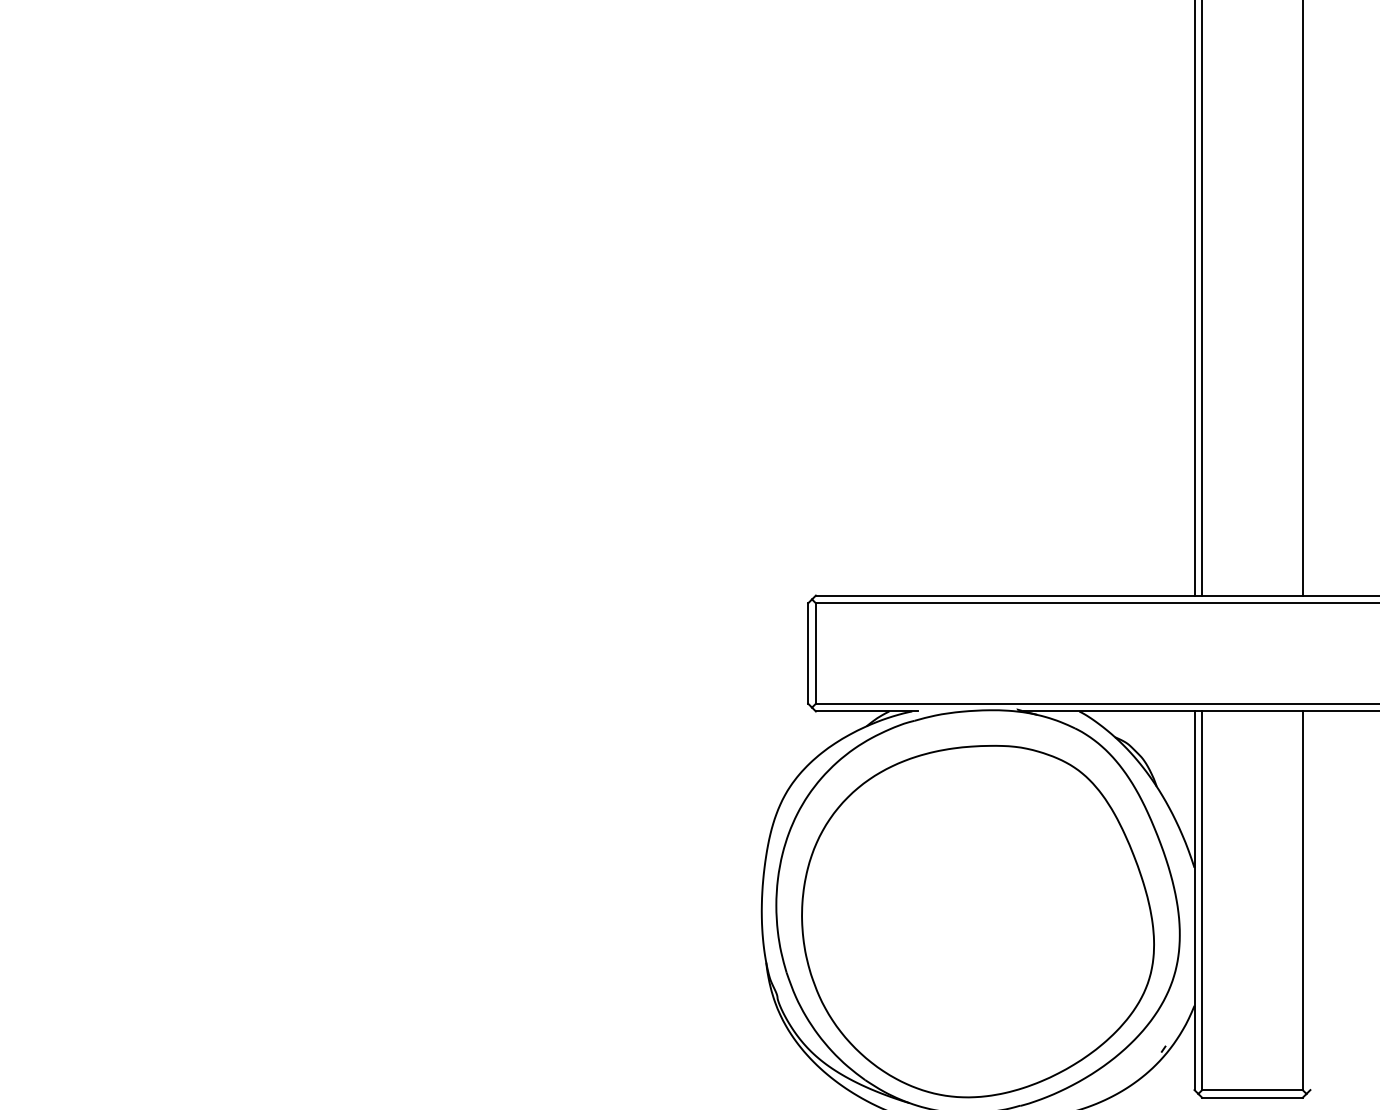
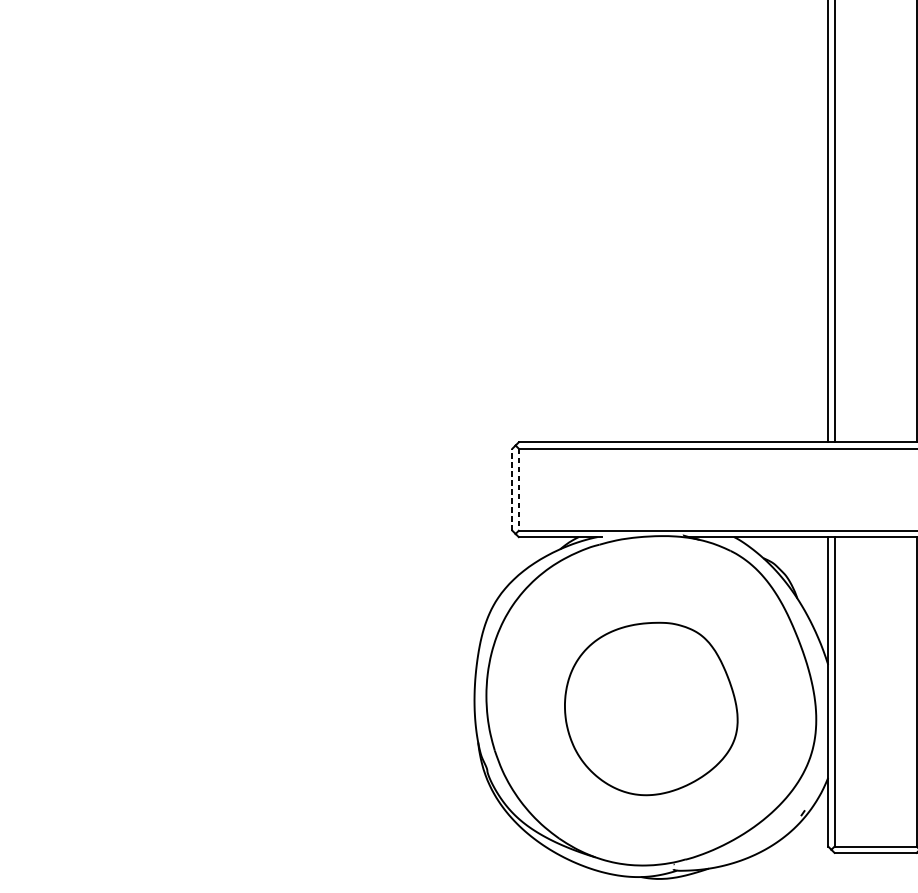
line: (808, 653) -> (512, 489), solid -> dashed
line: (815, 654) -> (518, 490), solid -> dashed
part: (977, 921) -> (650, 708), size x0.6

